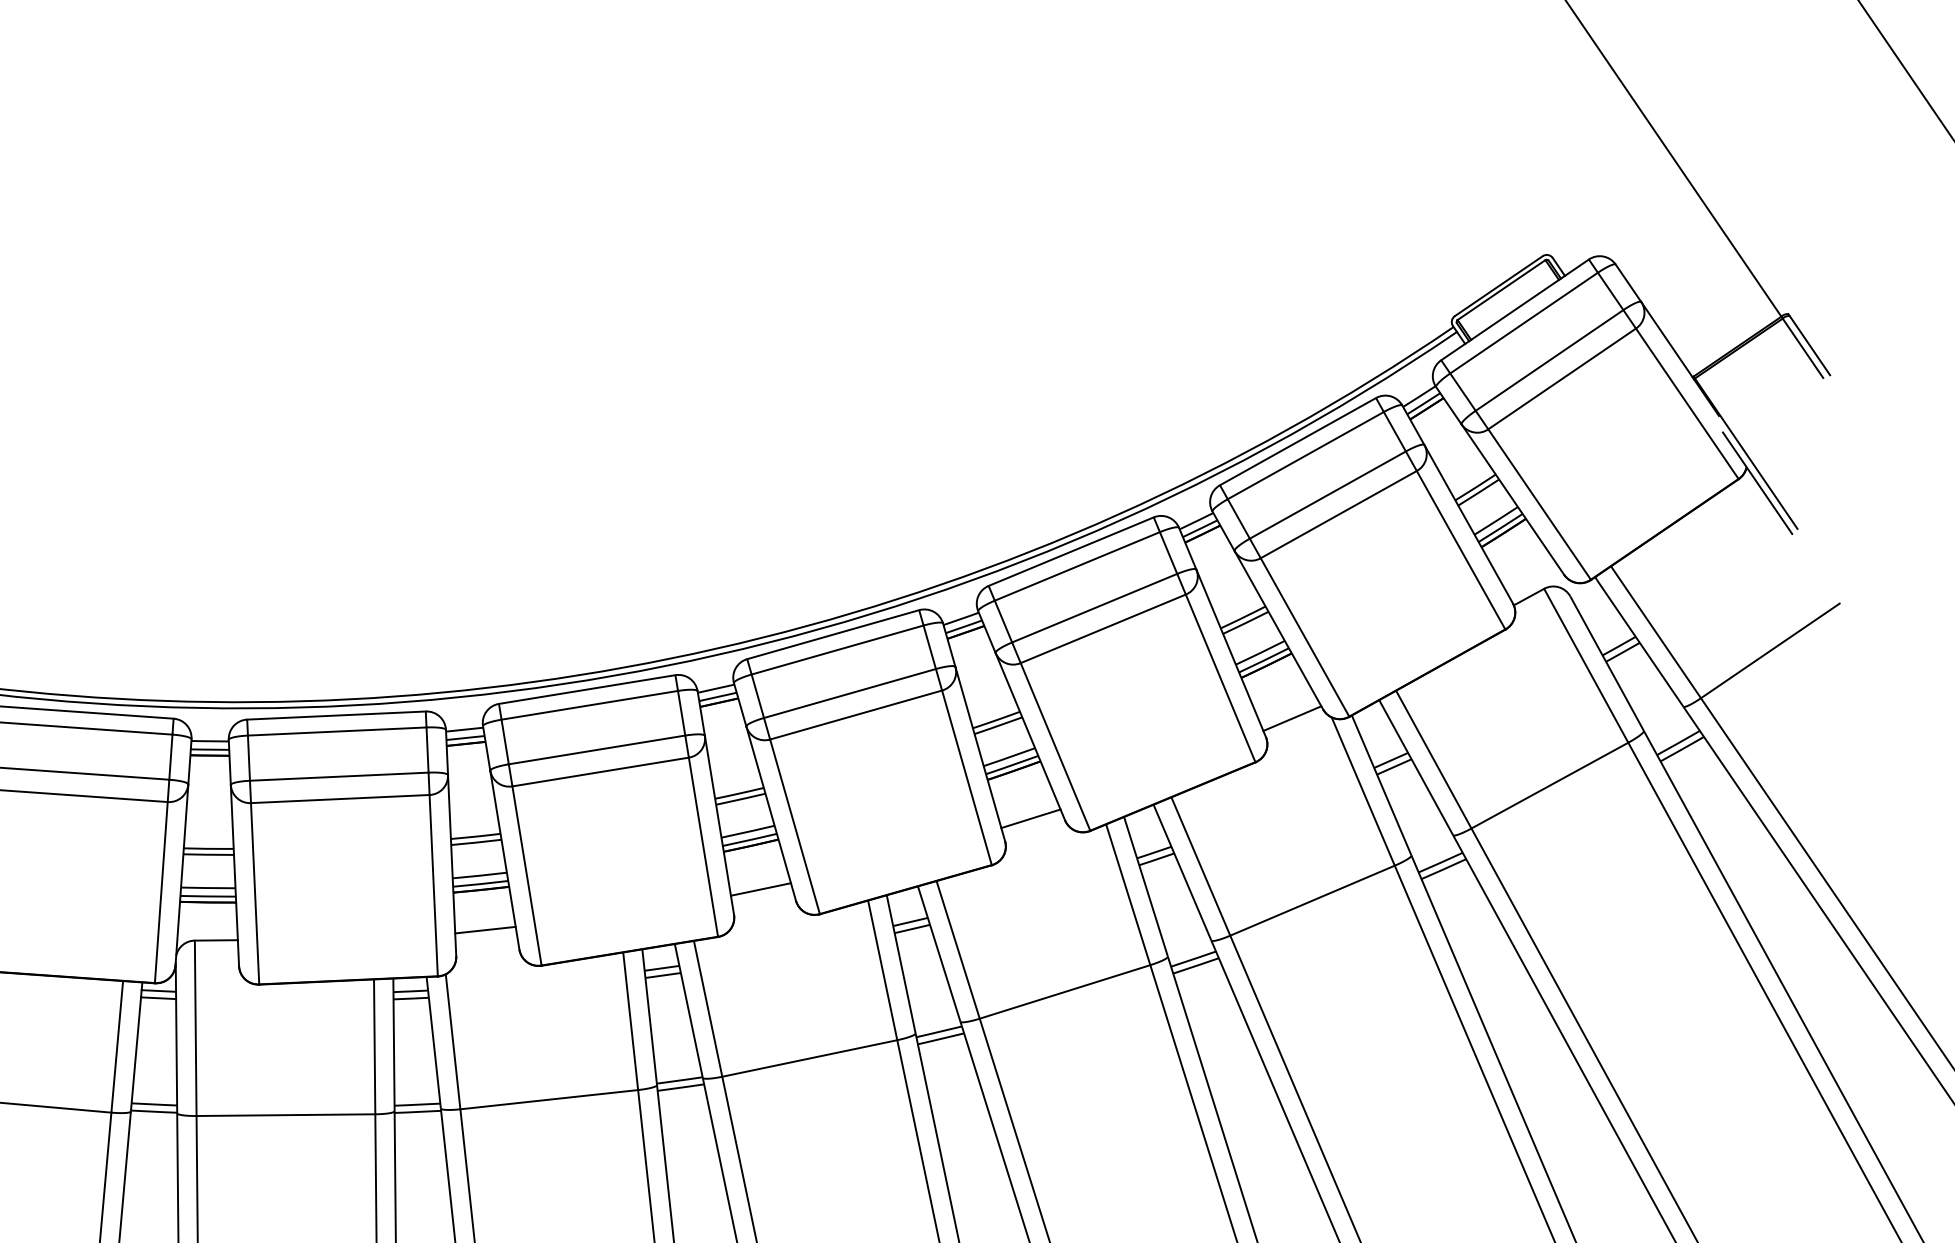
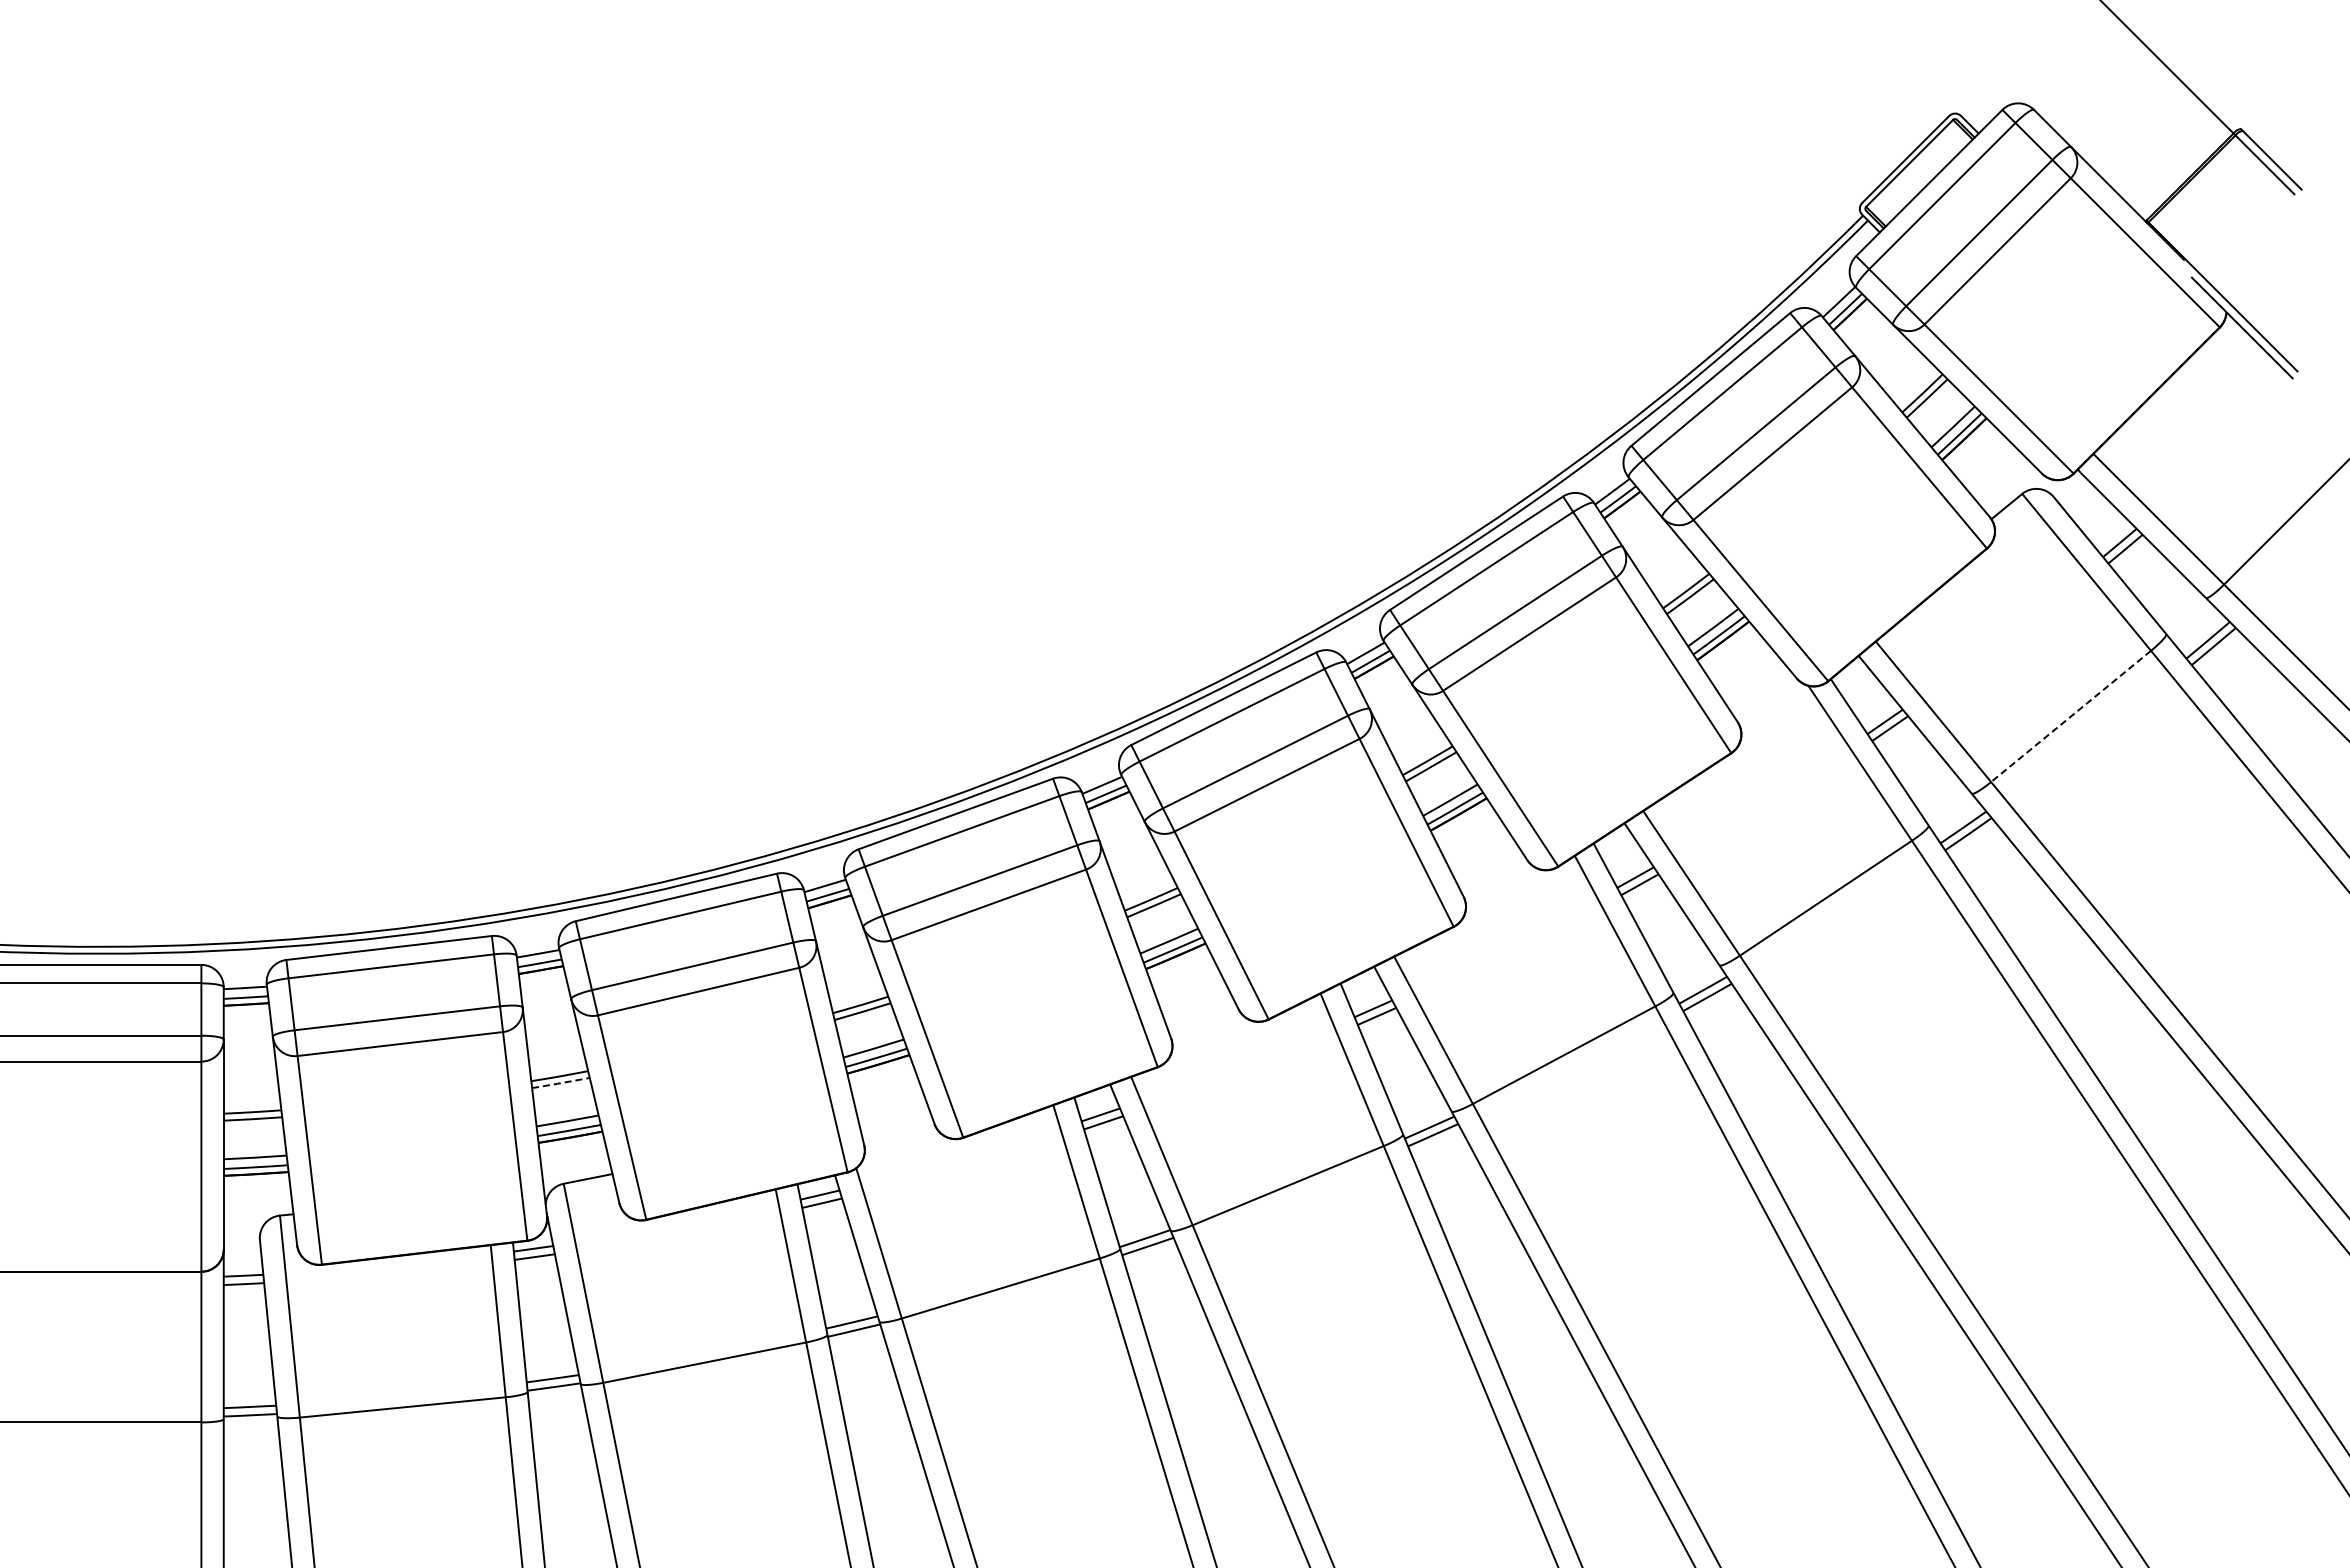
line: (1292, 718) -> (1763, 695), removed
line: (1549, 785) -> (2070, 716), solid -> dashed
line: (1030, 818) -> (1487, 865), removed
line: (208, 854) -> (560, 1083), solid -> dashed
line: (761, 889) -> (1196, 1003), removed
line: (485, 930) -> (891, 1109), removed

